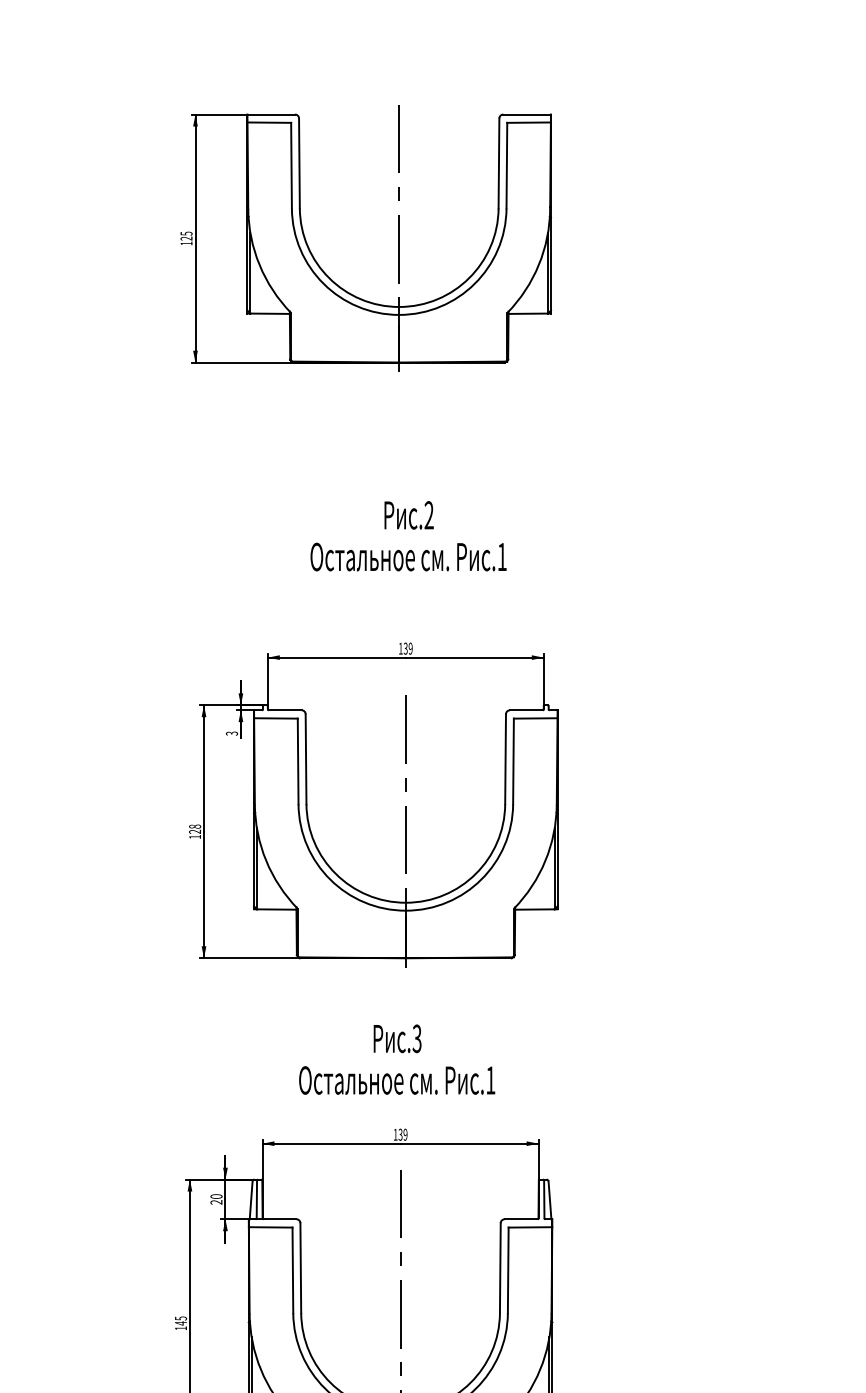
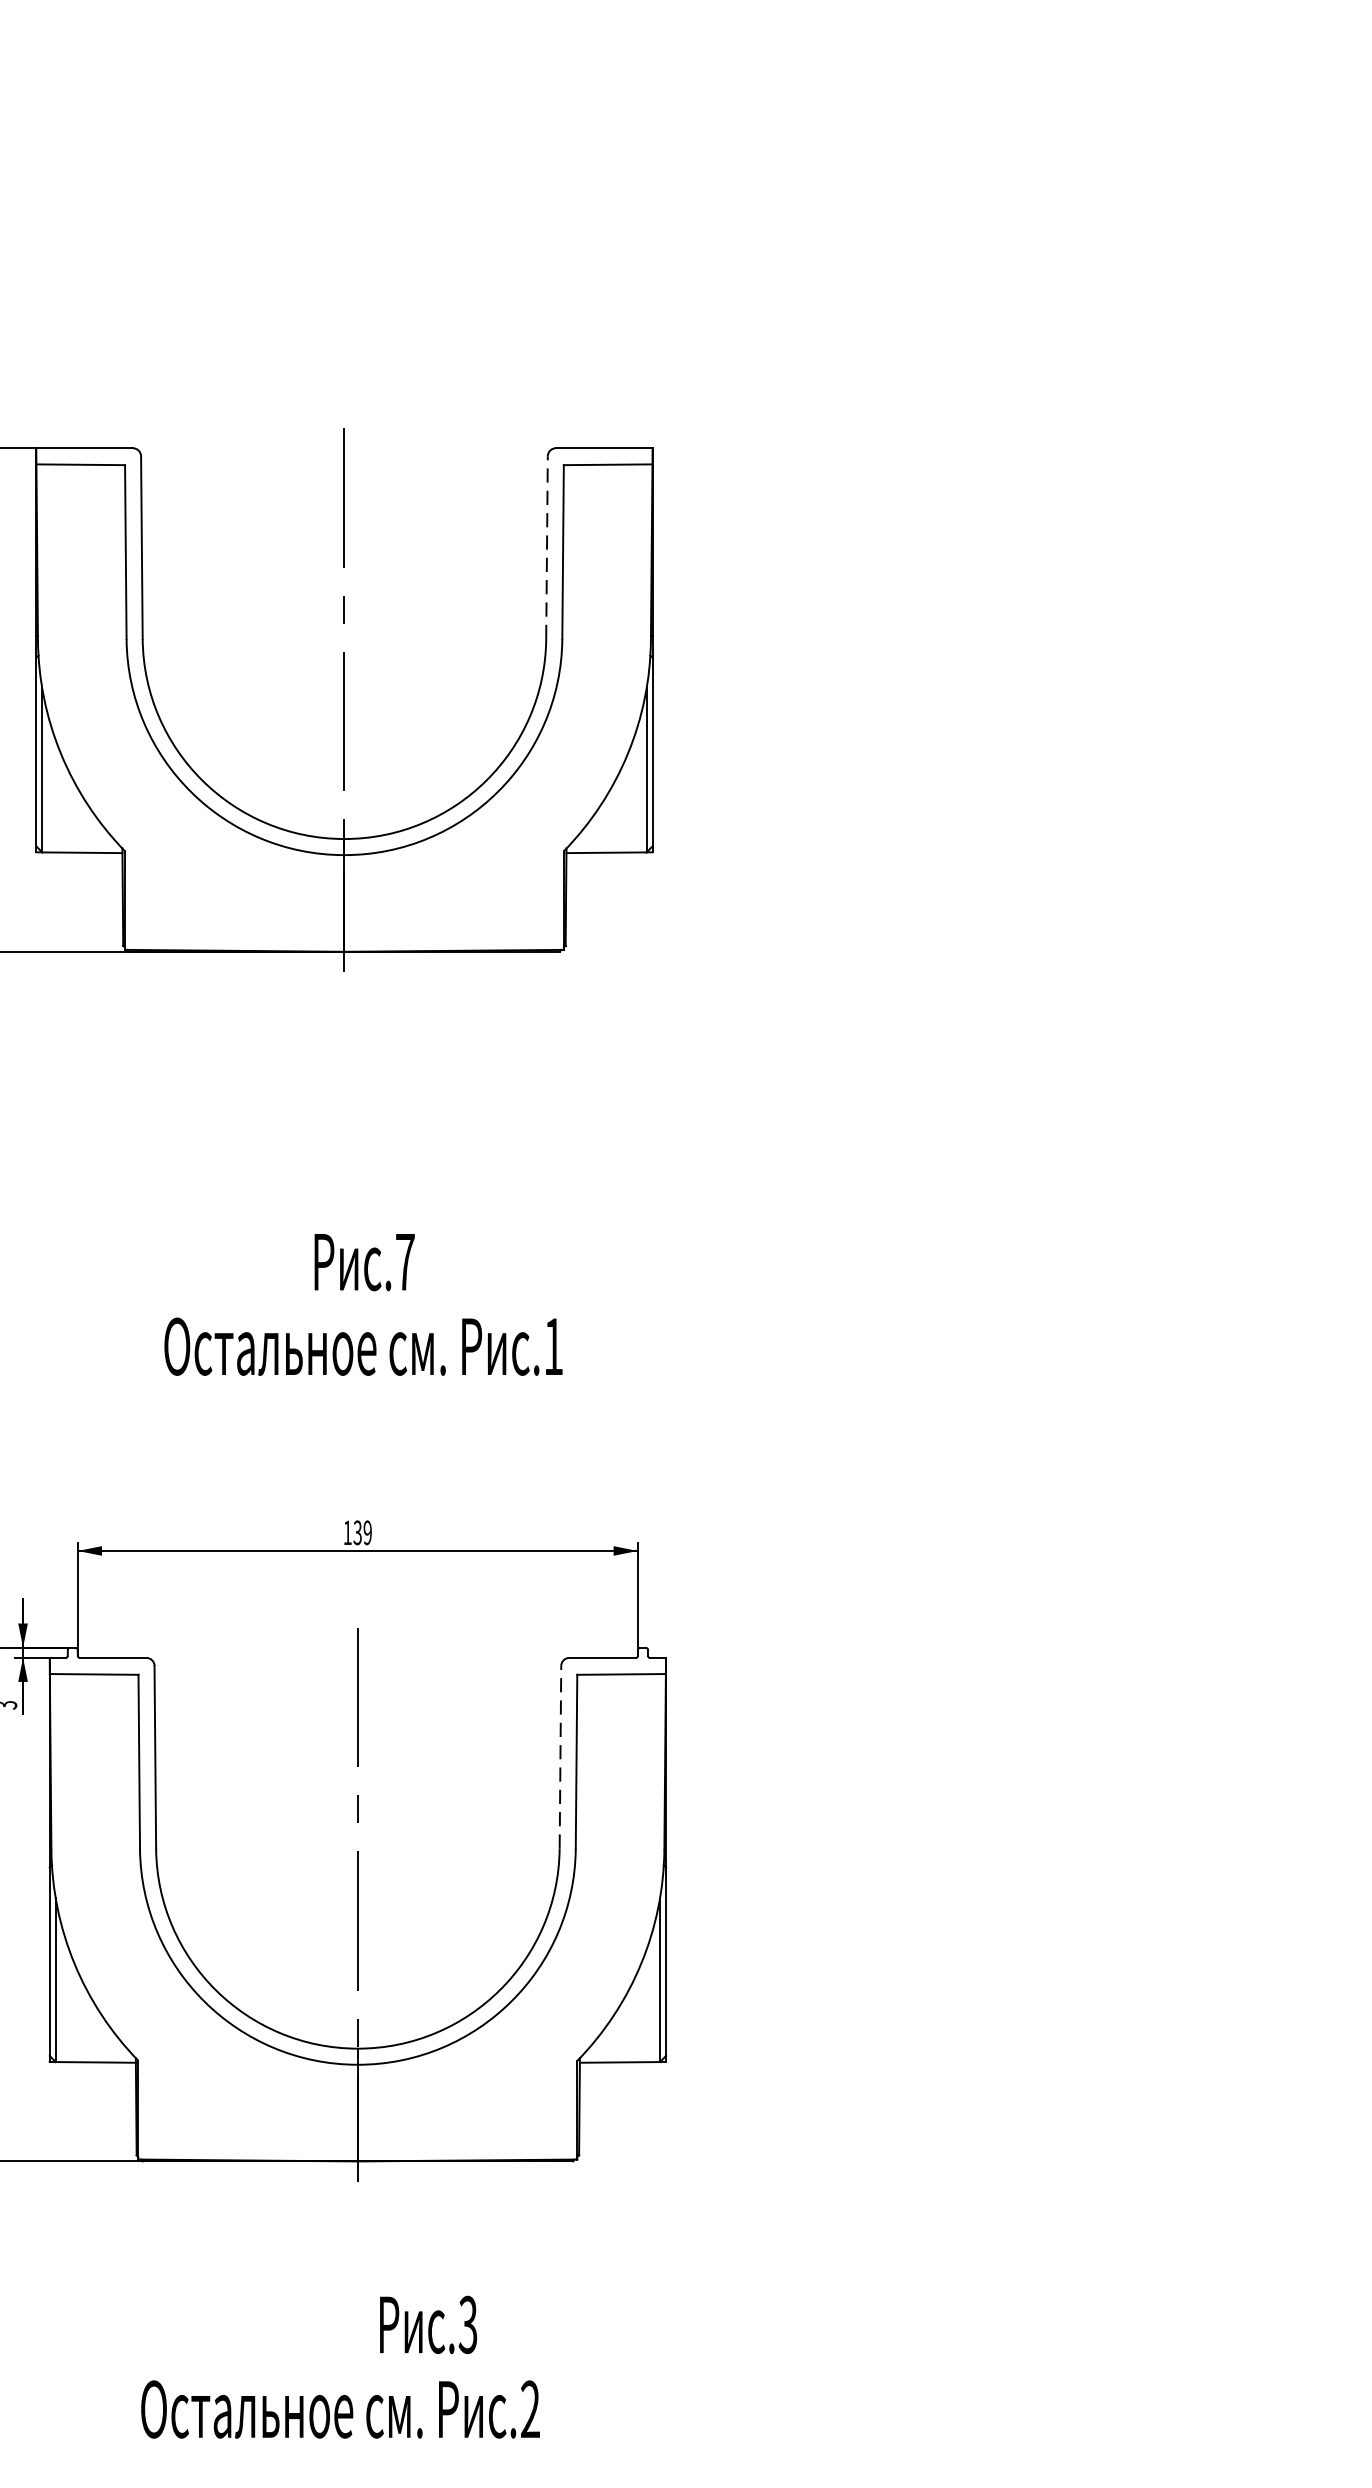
line: (498, 162) -> (546, 545), solid -> dashed
text: (428, 515) -> (403, 1262), .2 -> .7
line: (505, 758) -> (560, 1755), solid -> dashed
text: (397, 1038) -> (428, 2324), moved
text: (490, 1080) -> (529, 2409), .1 -> .2

